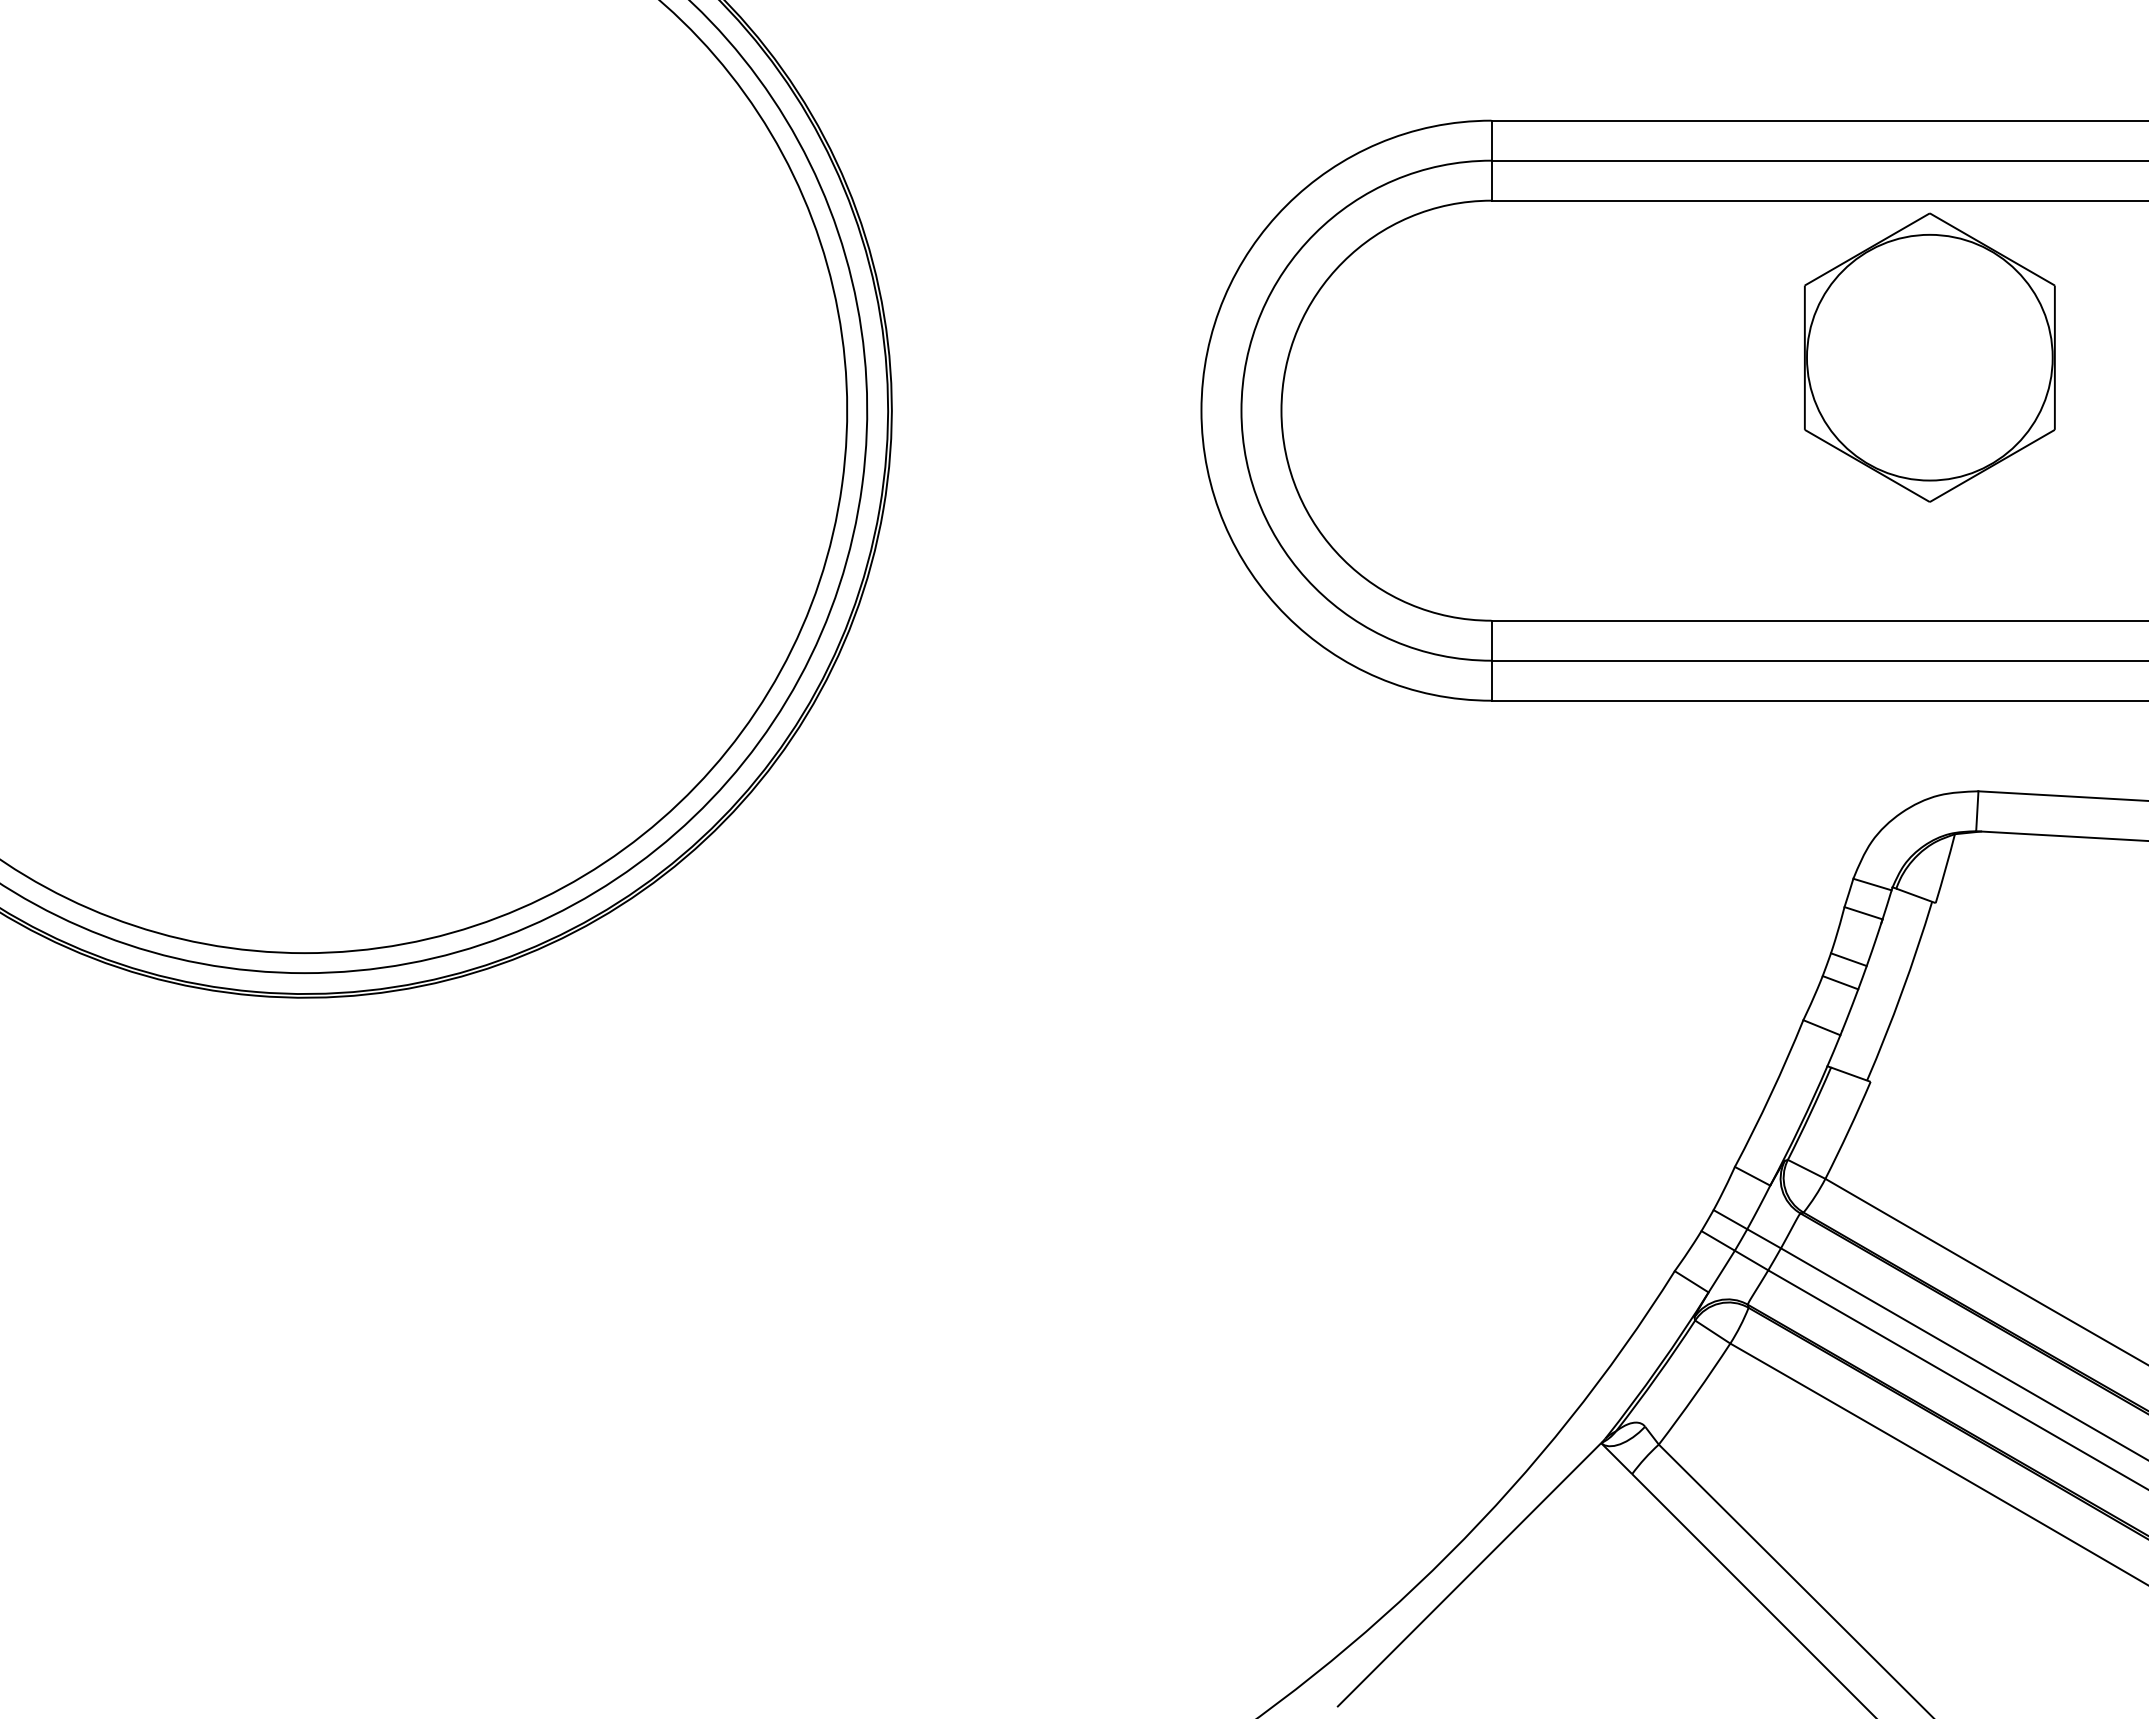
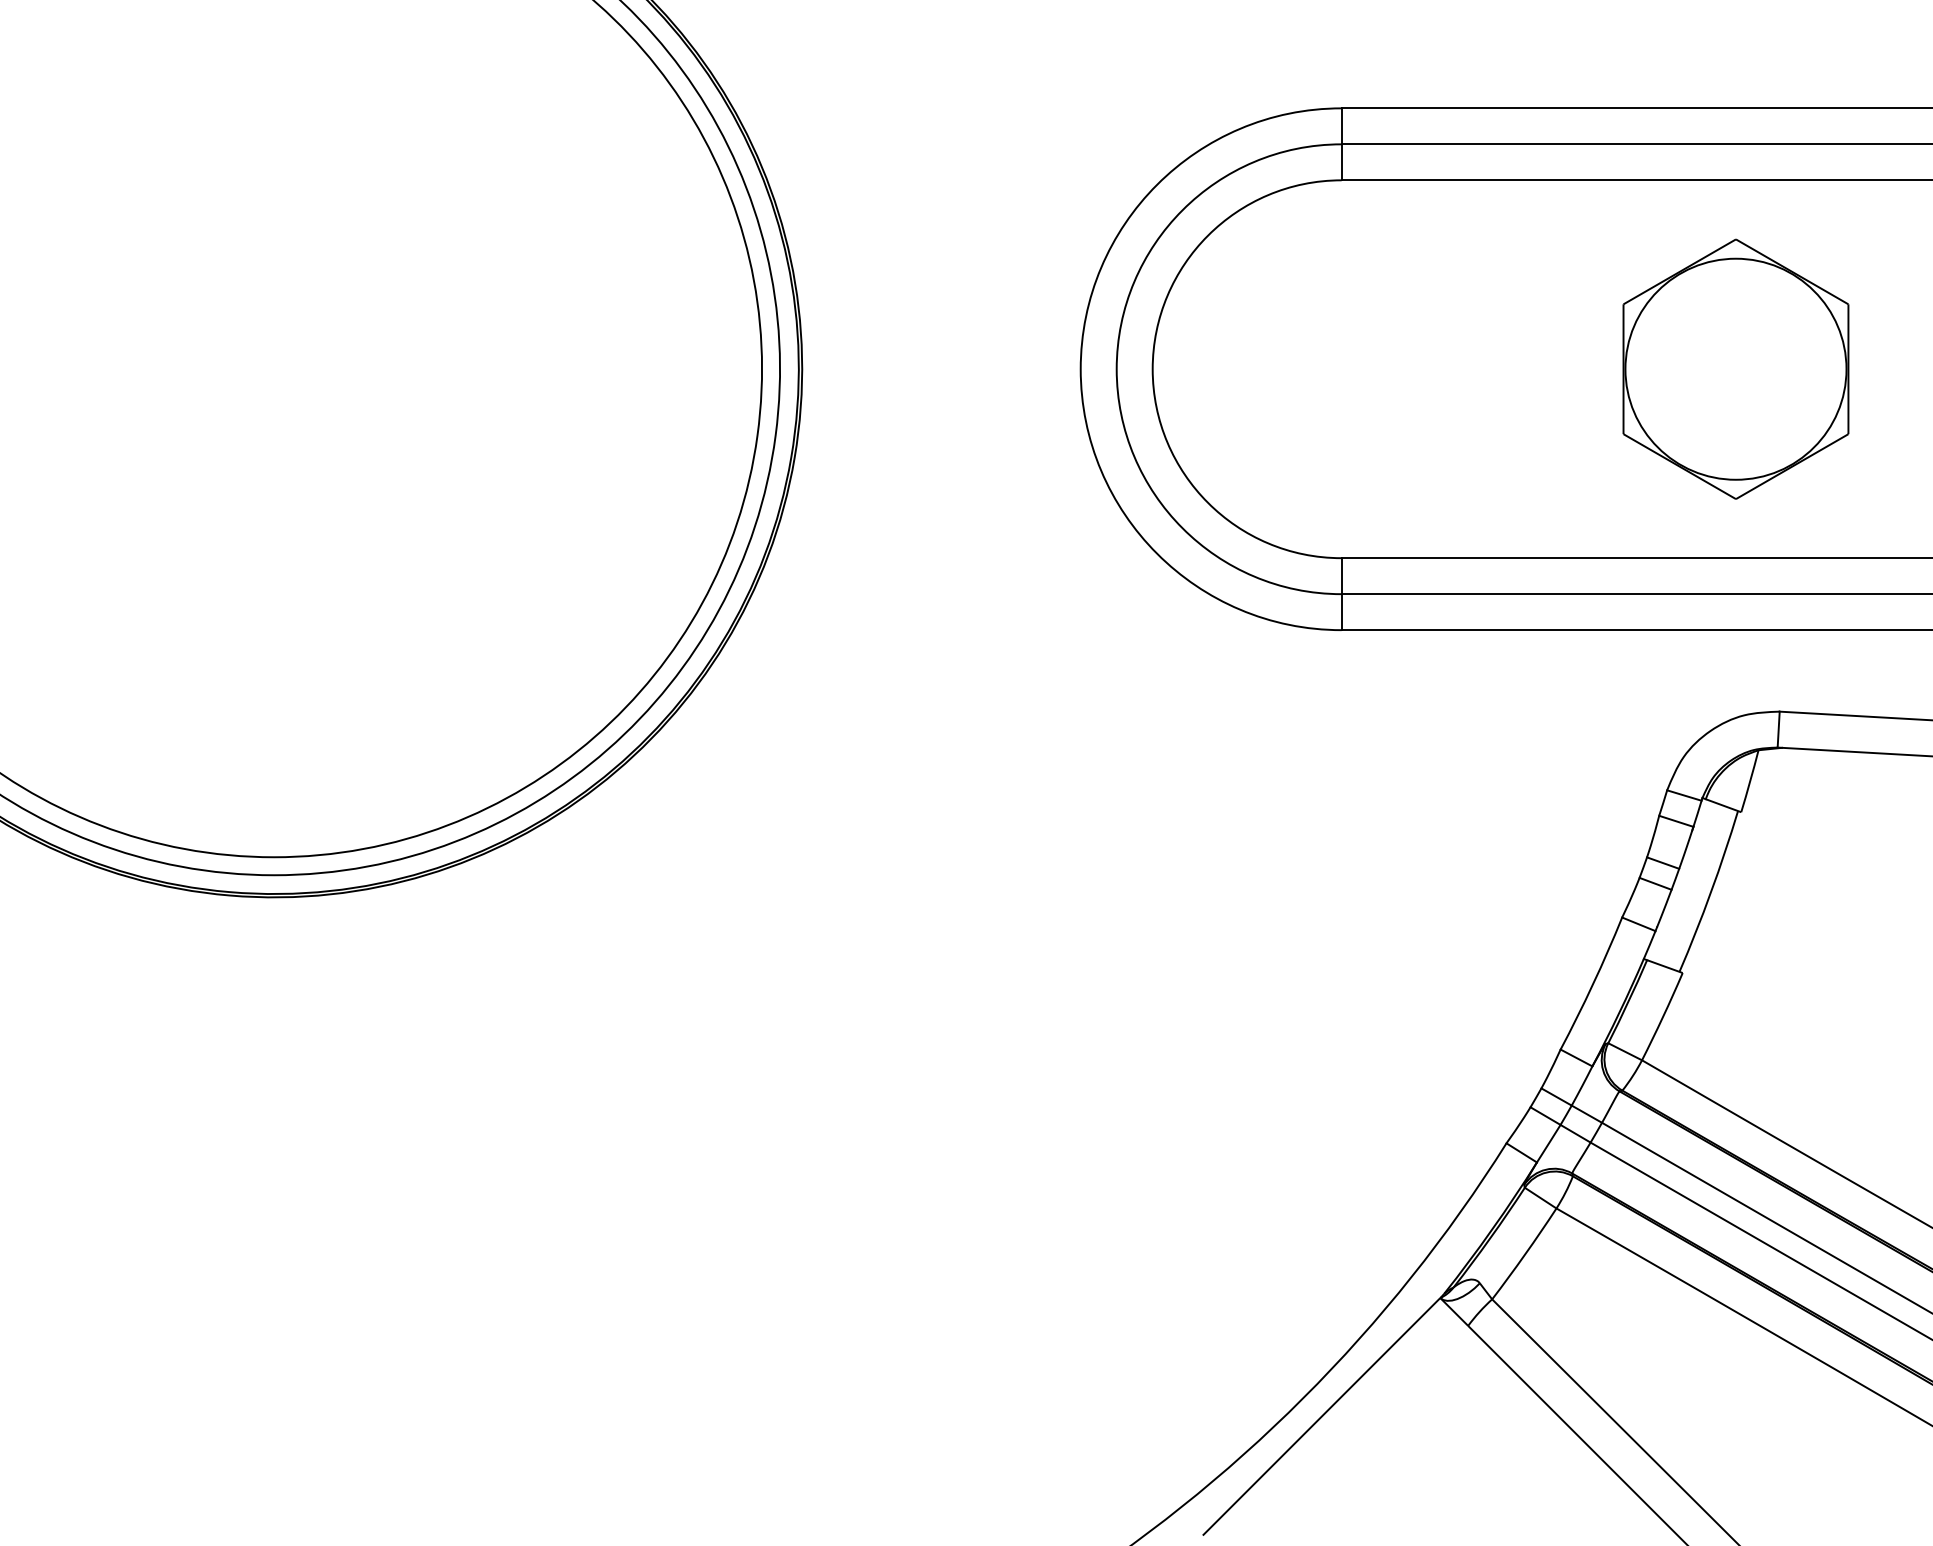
part: (1929, 357) -> (1735, 369), moved

